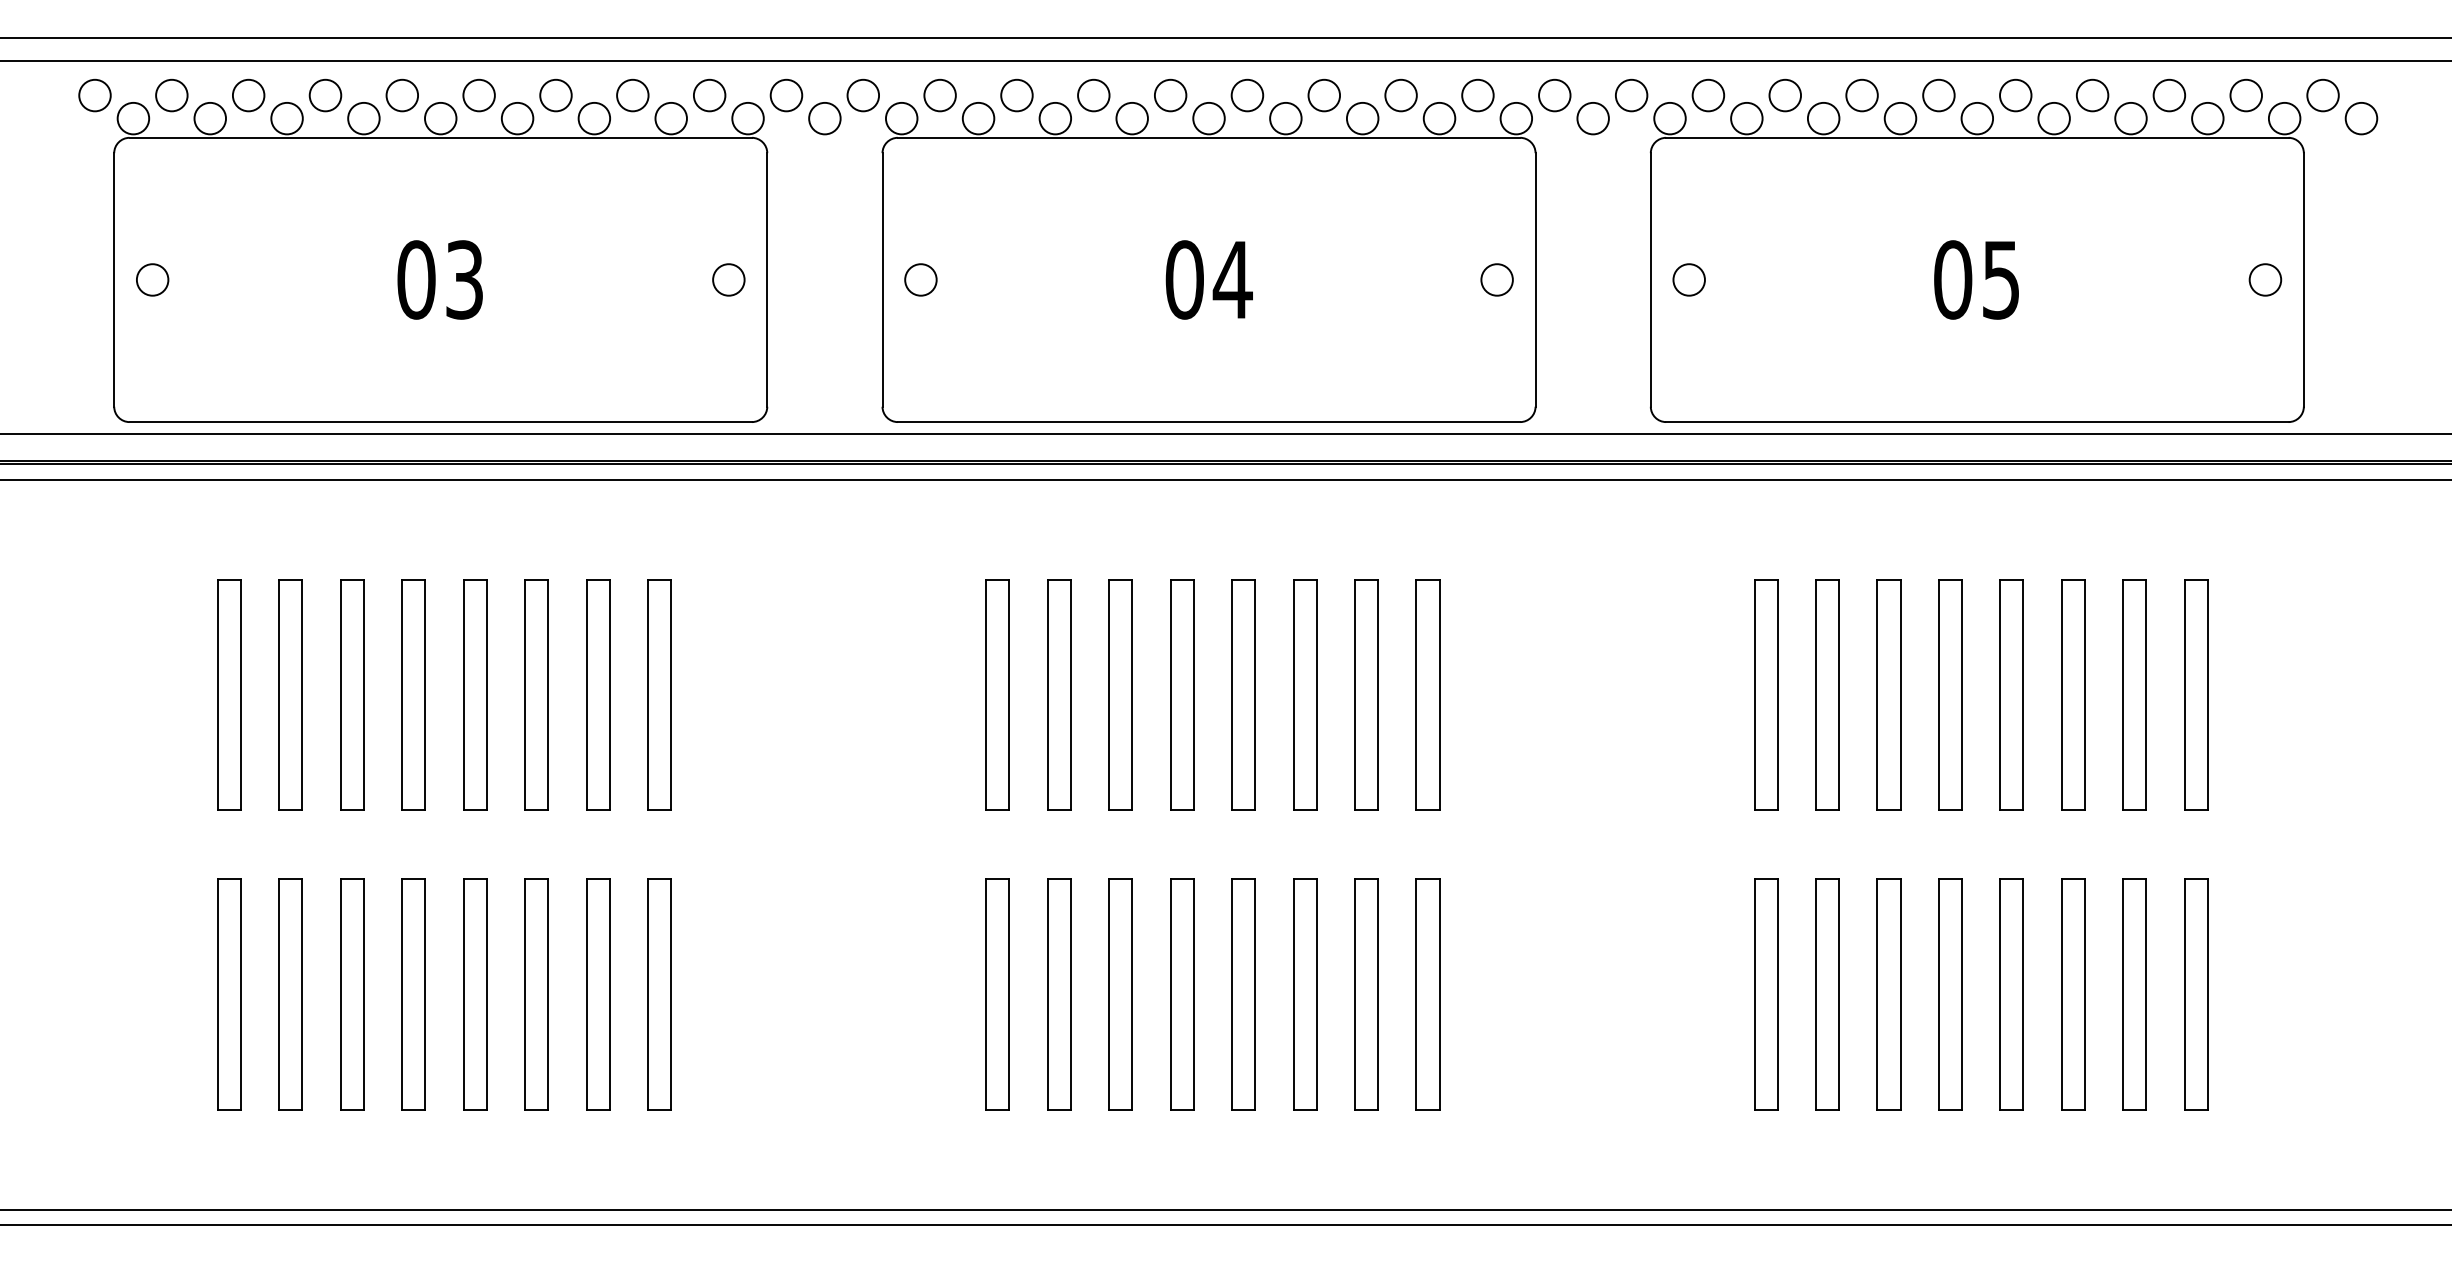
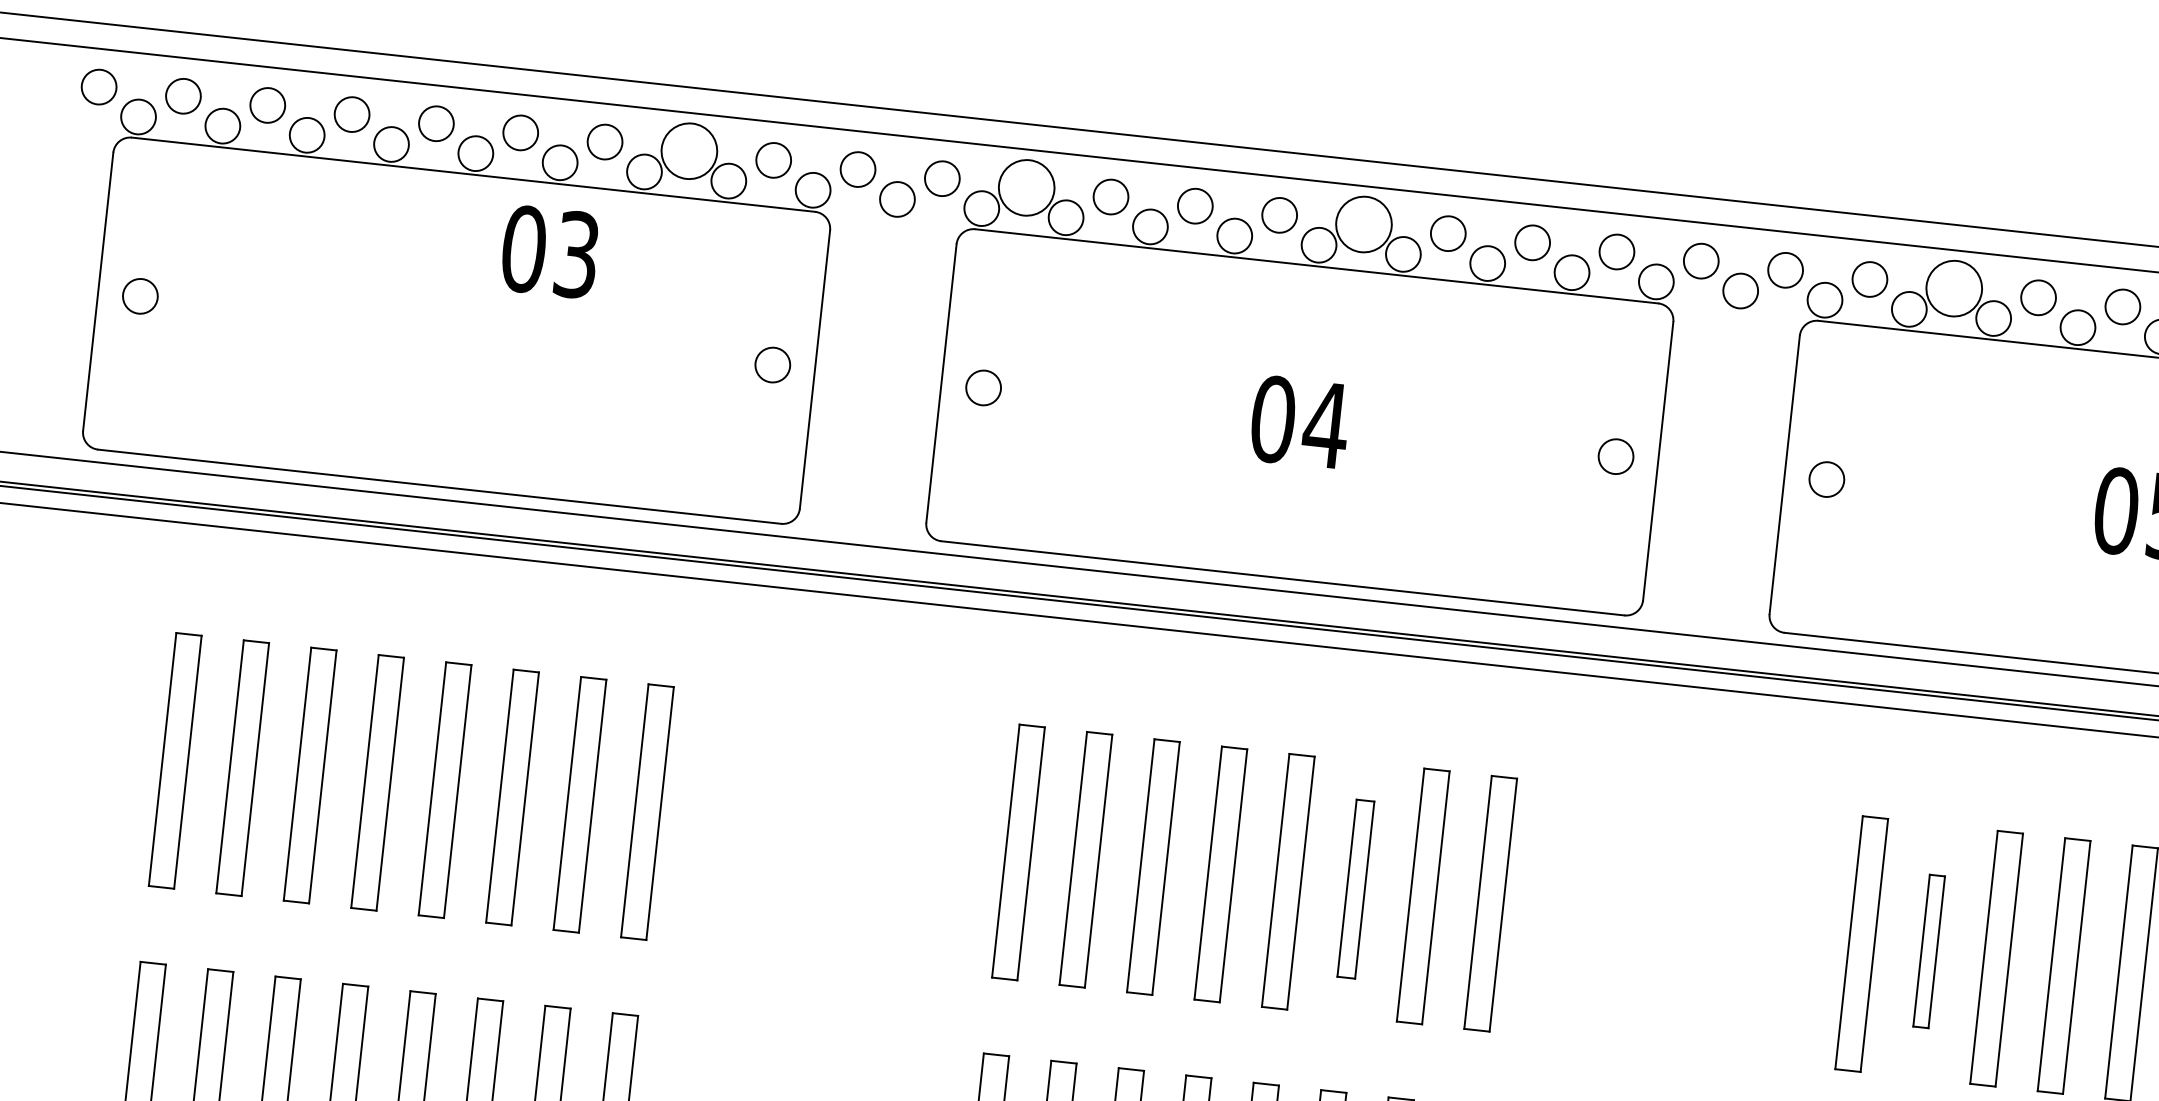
circle: (632, 95) -> (689, 151), size x1.6
circle: (939, 95) -> (1026, 187), size x1.6
circle: (1247, 95) -> (1364, 224), size x1.6
circle: (1785, 95) -> (1954, 288), size x1.6
text: (439, 279) -> (549, 251), moved
part: (1305, 694) -> (1356, 888), size x0.7
part: (1827, 694) -> (1929, 951), size x0.6

